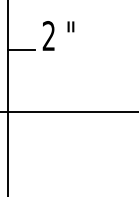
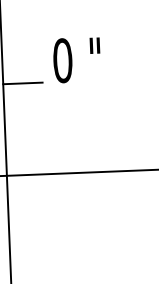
text: (48, 36) -> (62, 61), 2 -> 0

